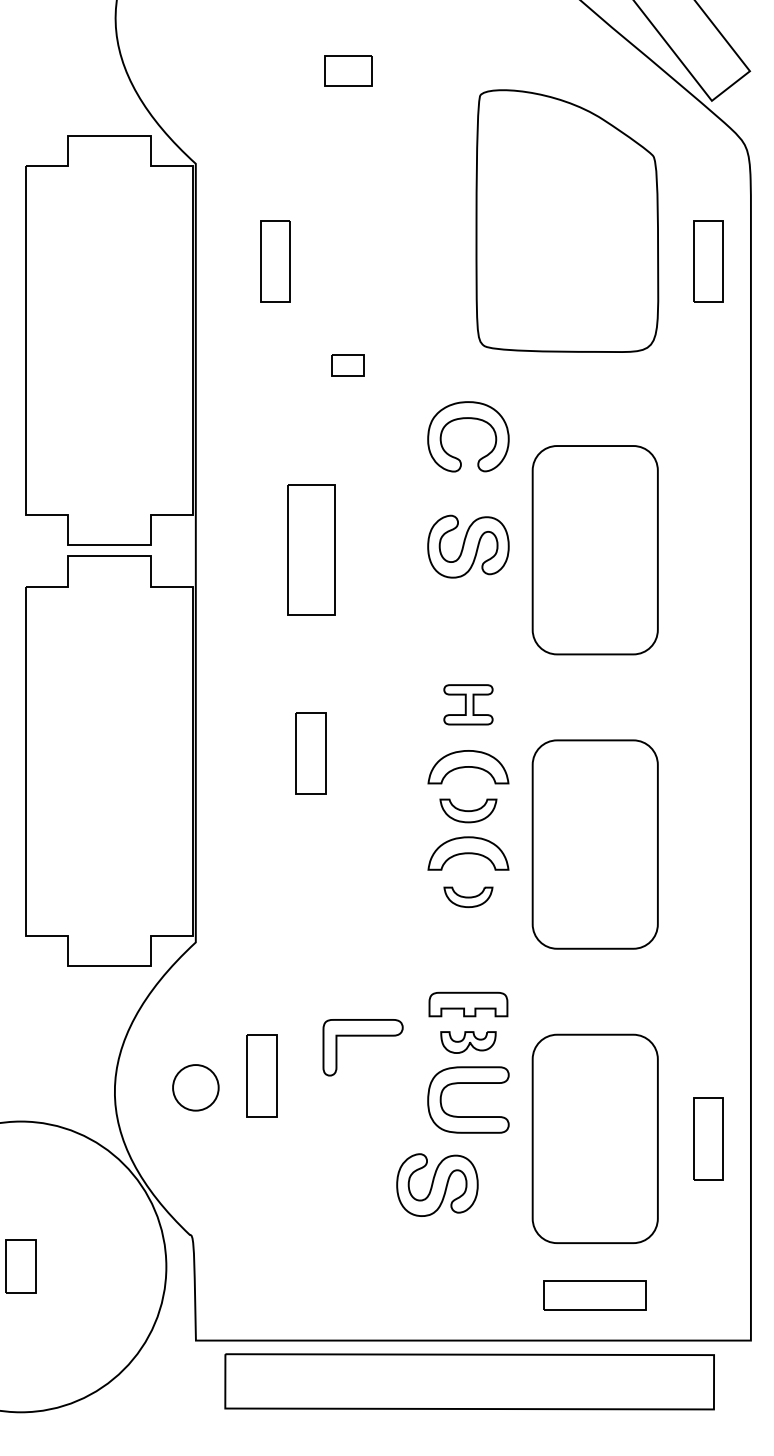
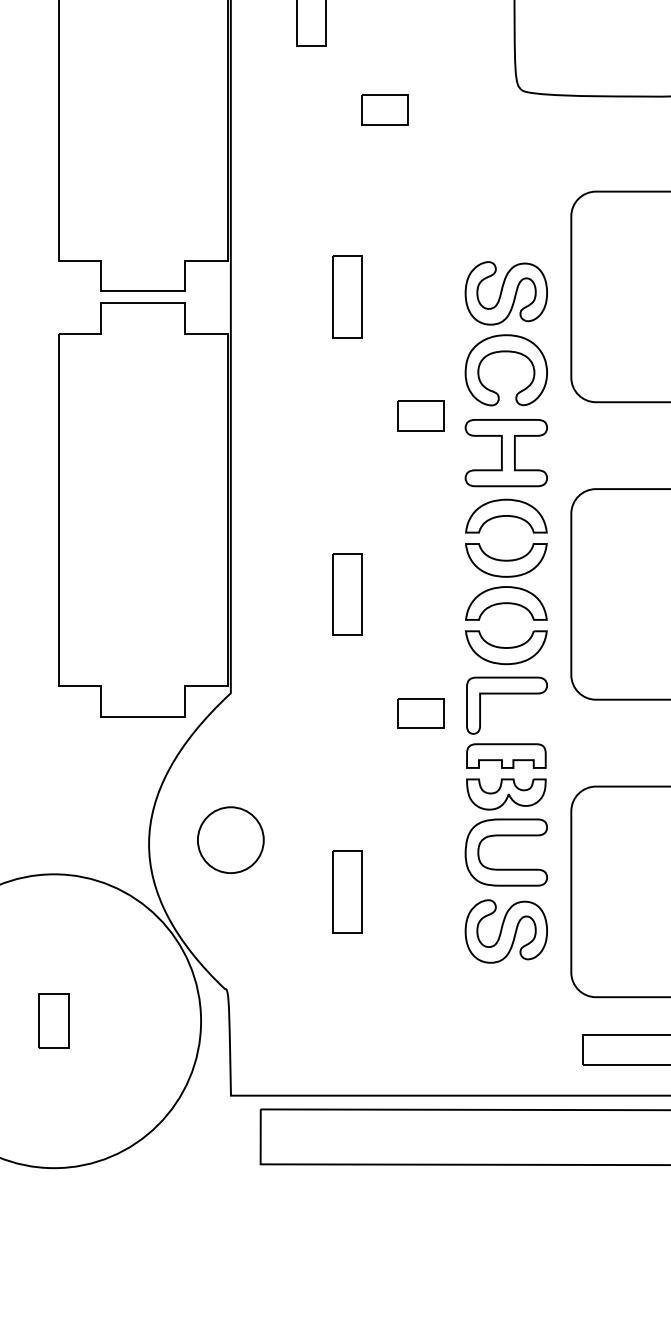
part: (347, 365) -> (384, 110), size x1.43
part: (471, 419) -> (509, 352), moved
part: (310, 550) -> (346, 297), size x0.62
part: (383, 667) -> (420, 415), added
part: (468, 704) -> (506, 452), size x1.67
part: (310, 753) -> (346, 594), moved
part: (468, 810) -> (506, 559), size x1.43
part: (468, 897) -> (506, 647), size x1.67
part: (383, 962) -> (420, 713), added
part: (362, 1036) -> (506, 694), moved
part: (468, 1042) -> (506, 794), size x1.43
part: (261, 1075) -> (346, 891), moved
part: (195, 1087) -> (230, 839), size x1.43
part: (437, 1184) -> (506, 930), moved

